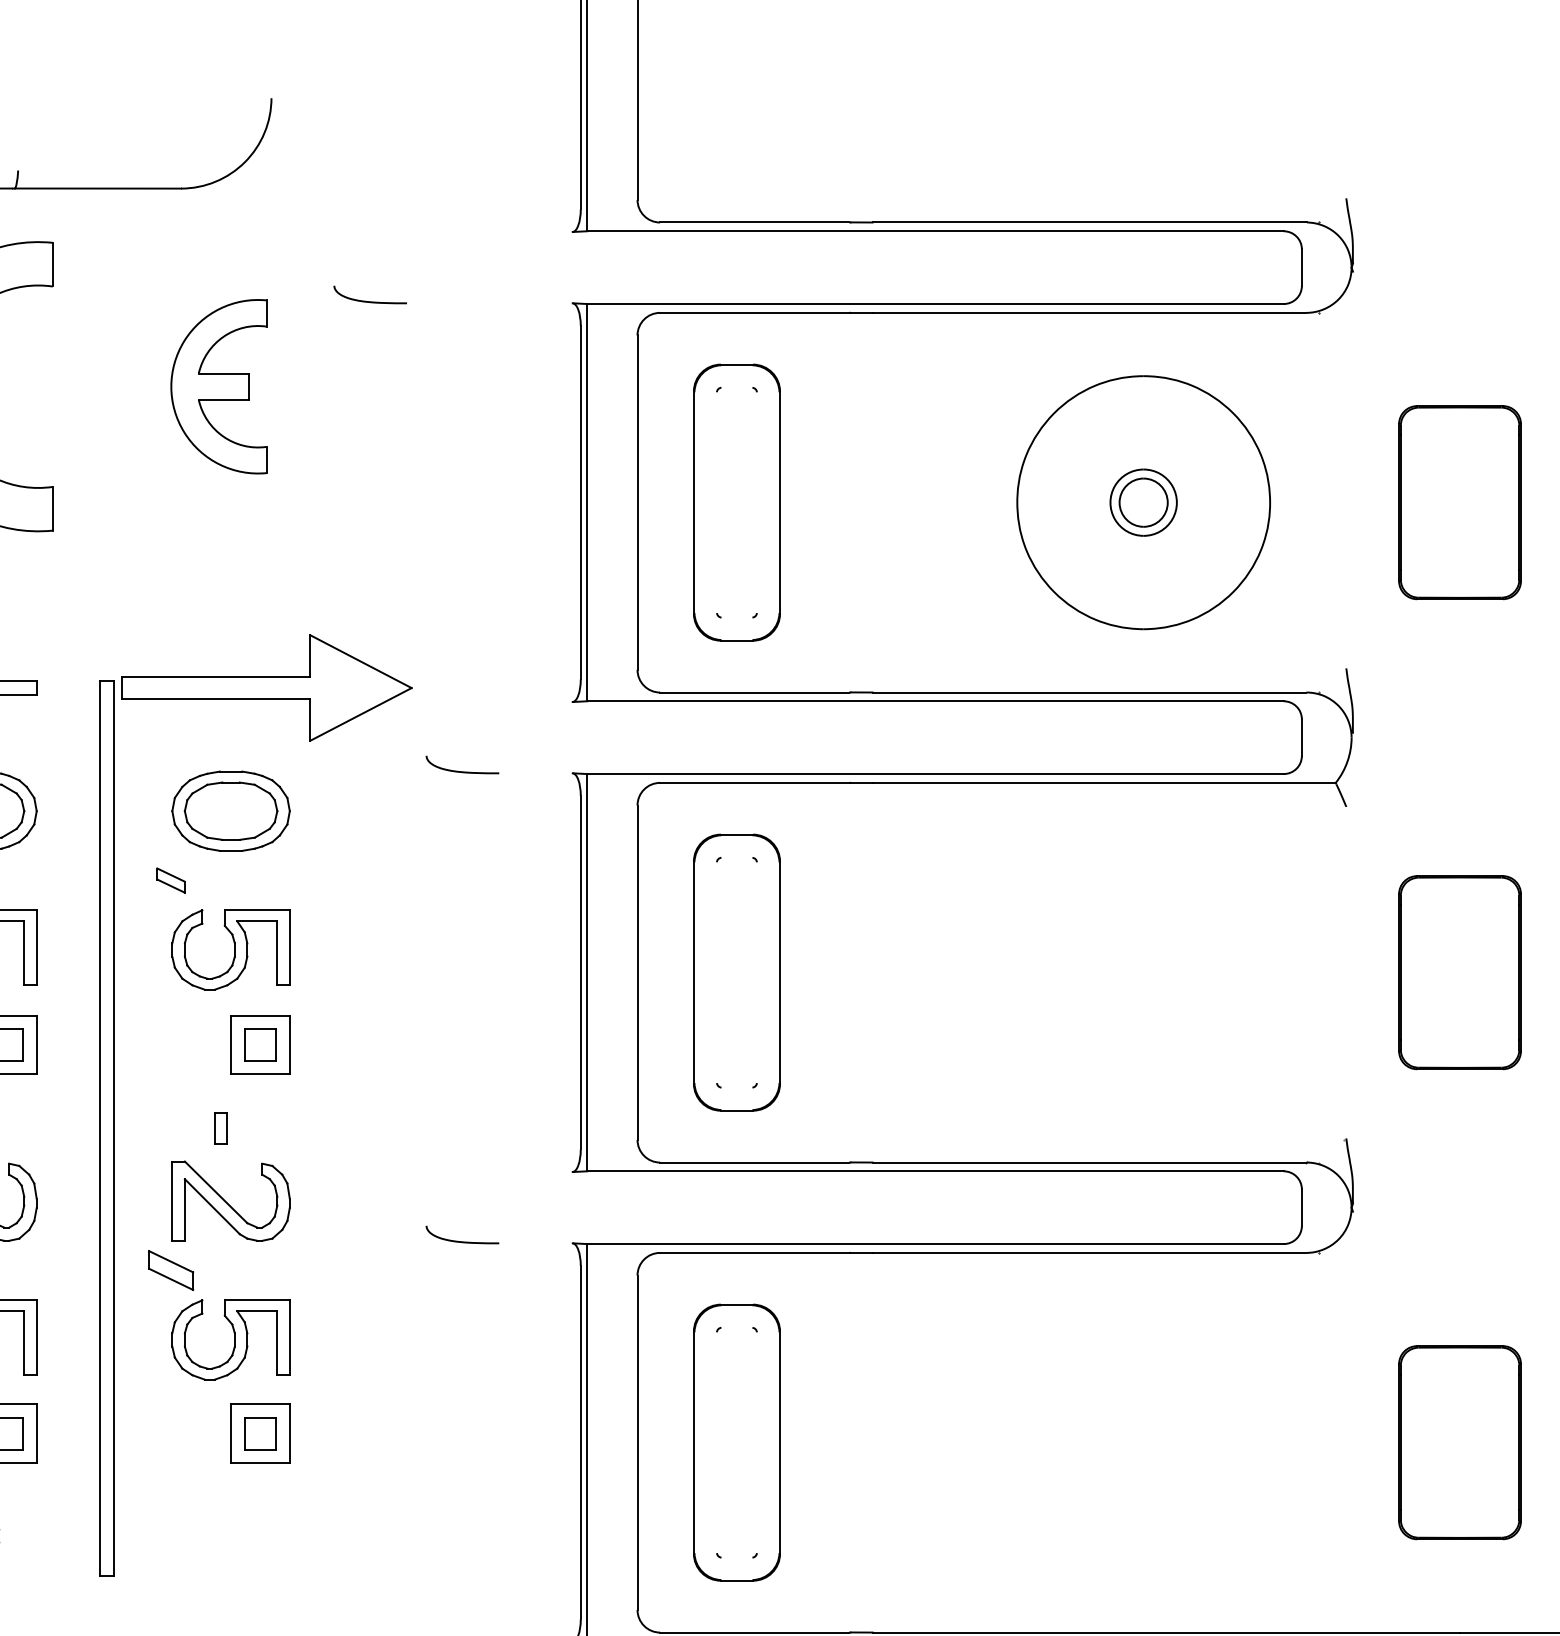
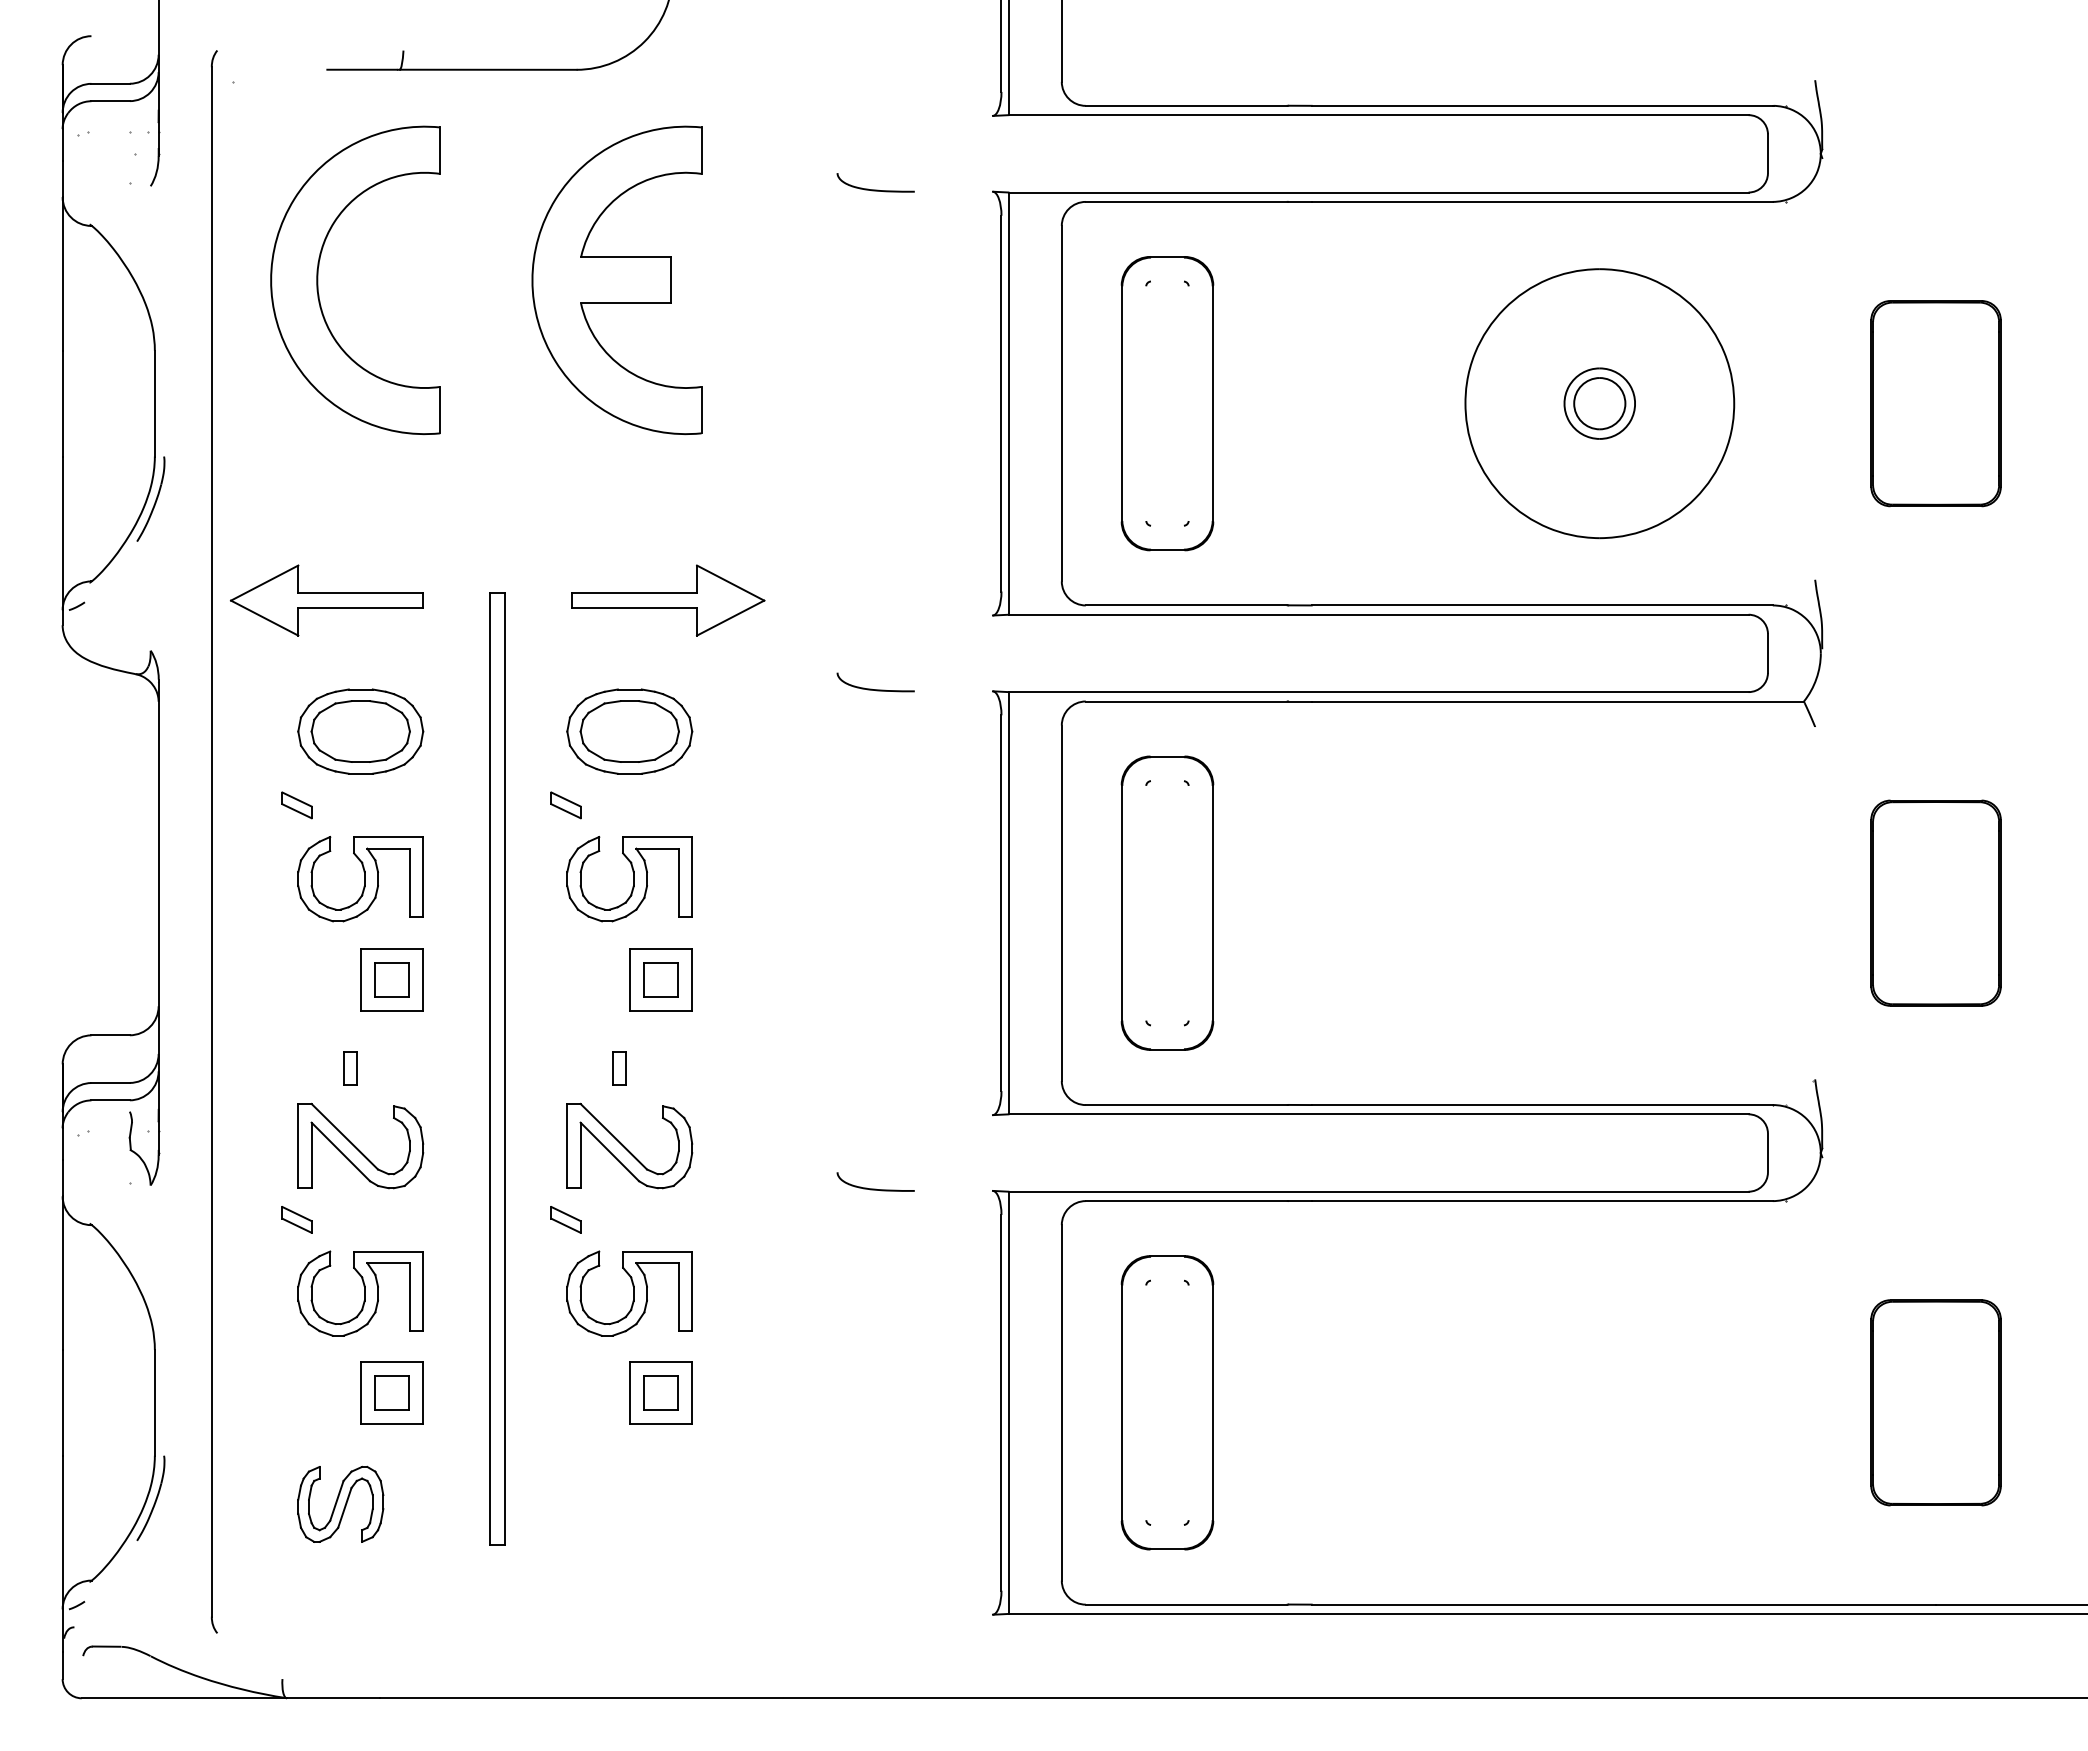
curve: (370, 301) -> (875, 189), moved
part: (218, 386) -> (616, 280), size x1.67
part: (267, 687) -> (668, 600), size x0.62
part: (170, 1270) -> (565, 1219), size x0.62

